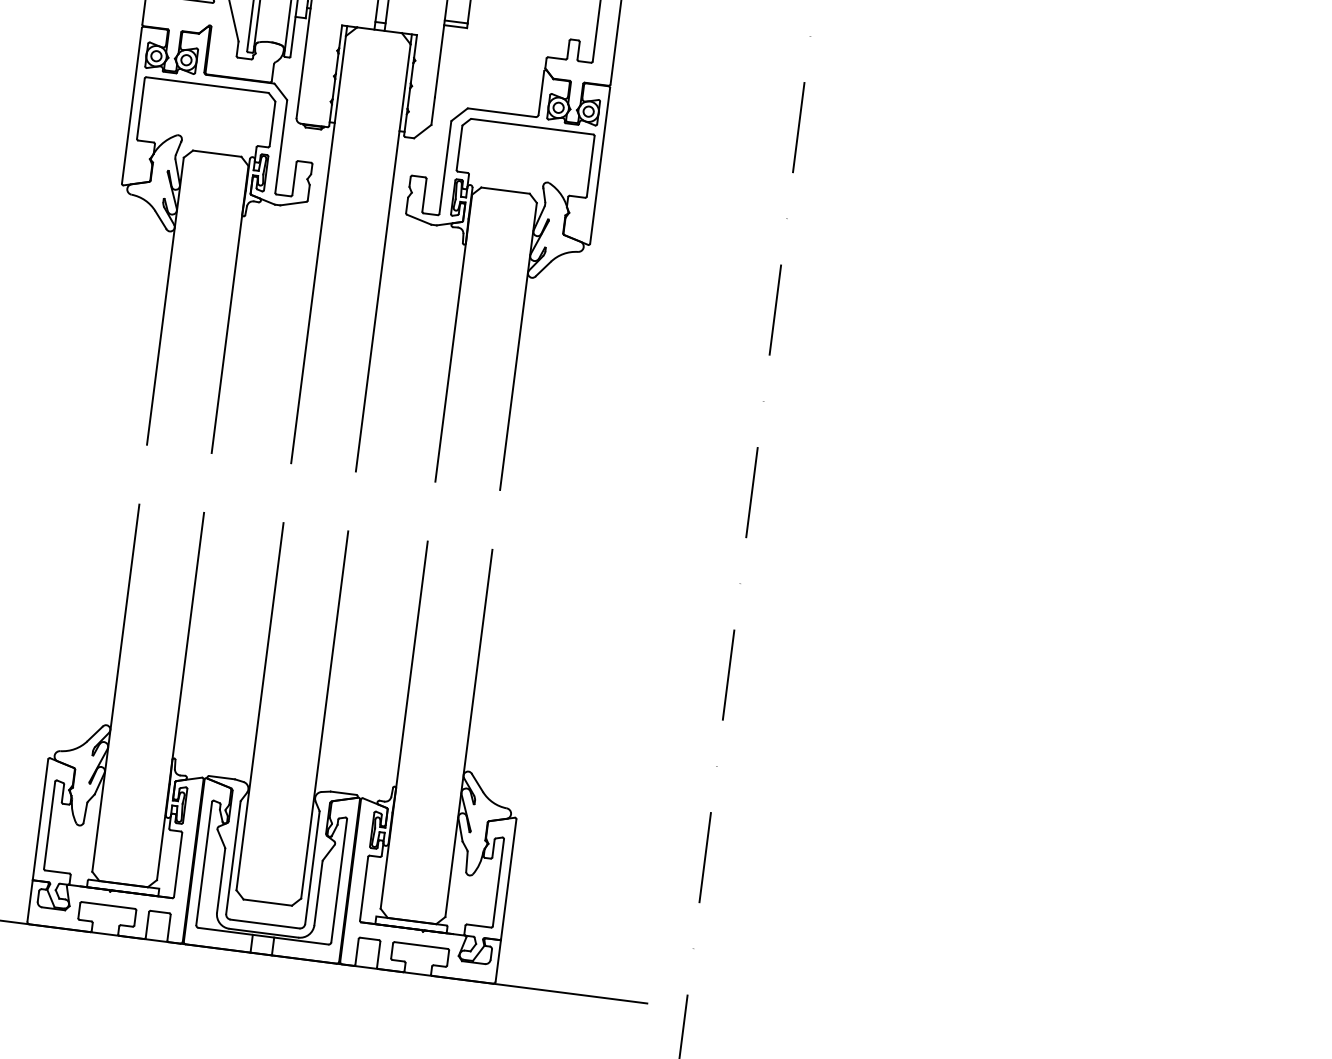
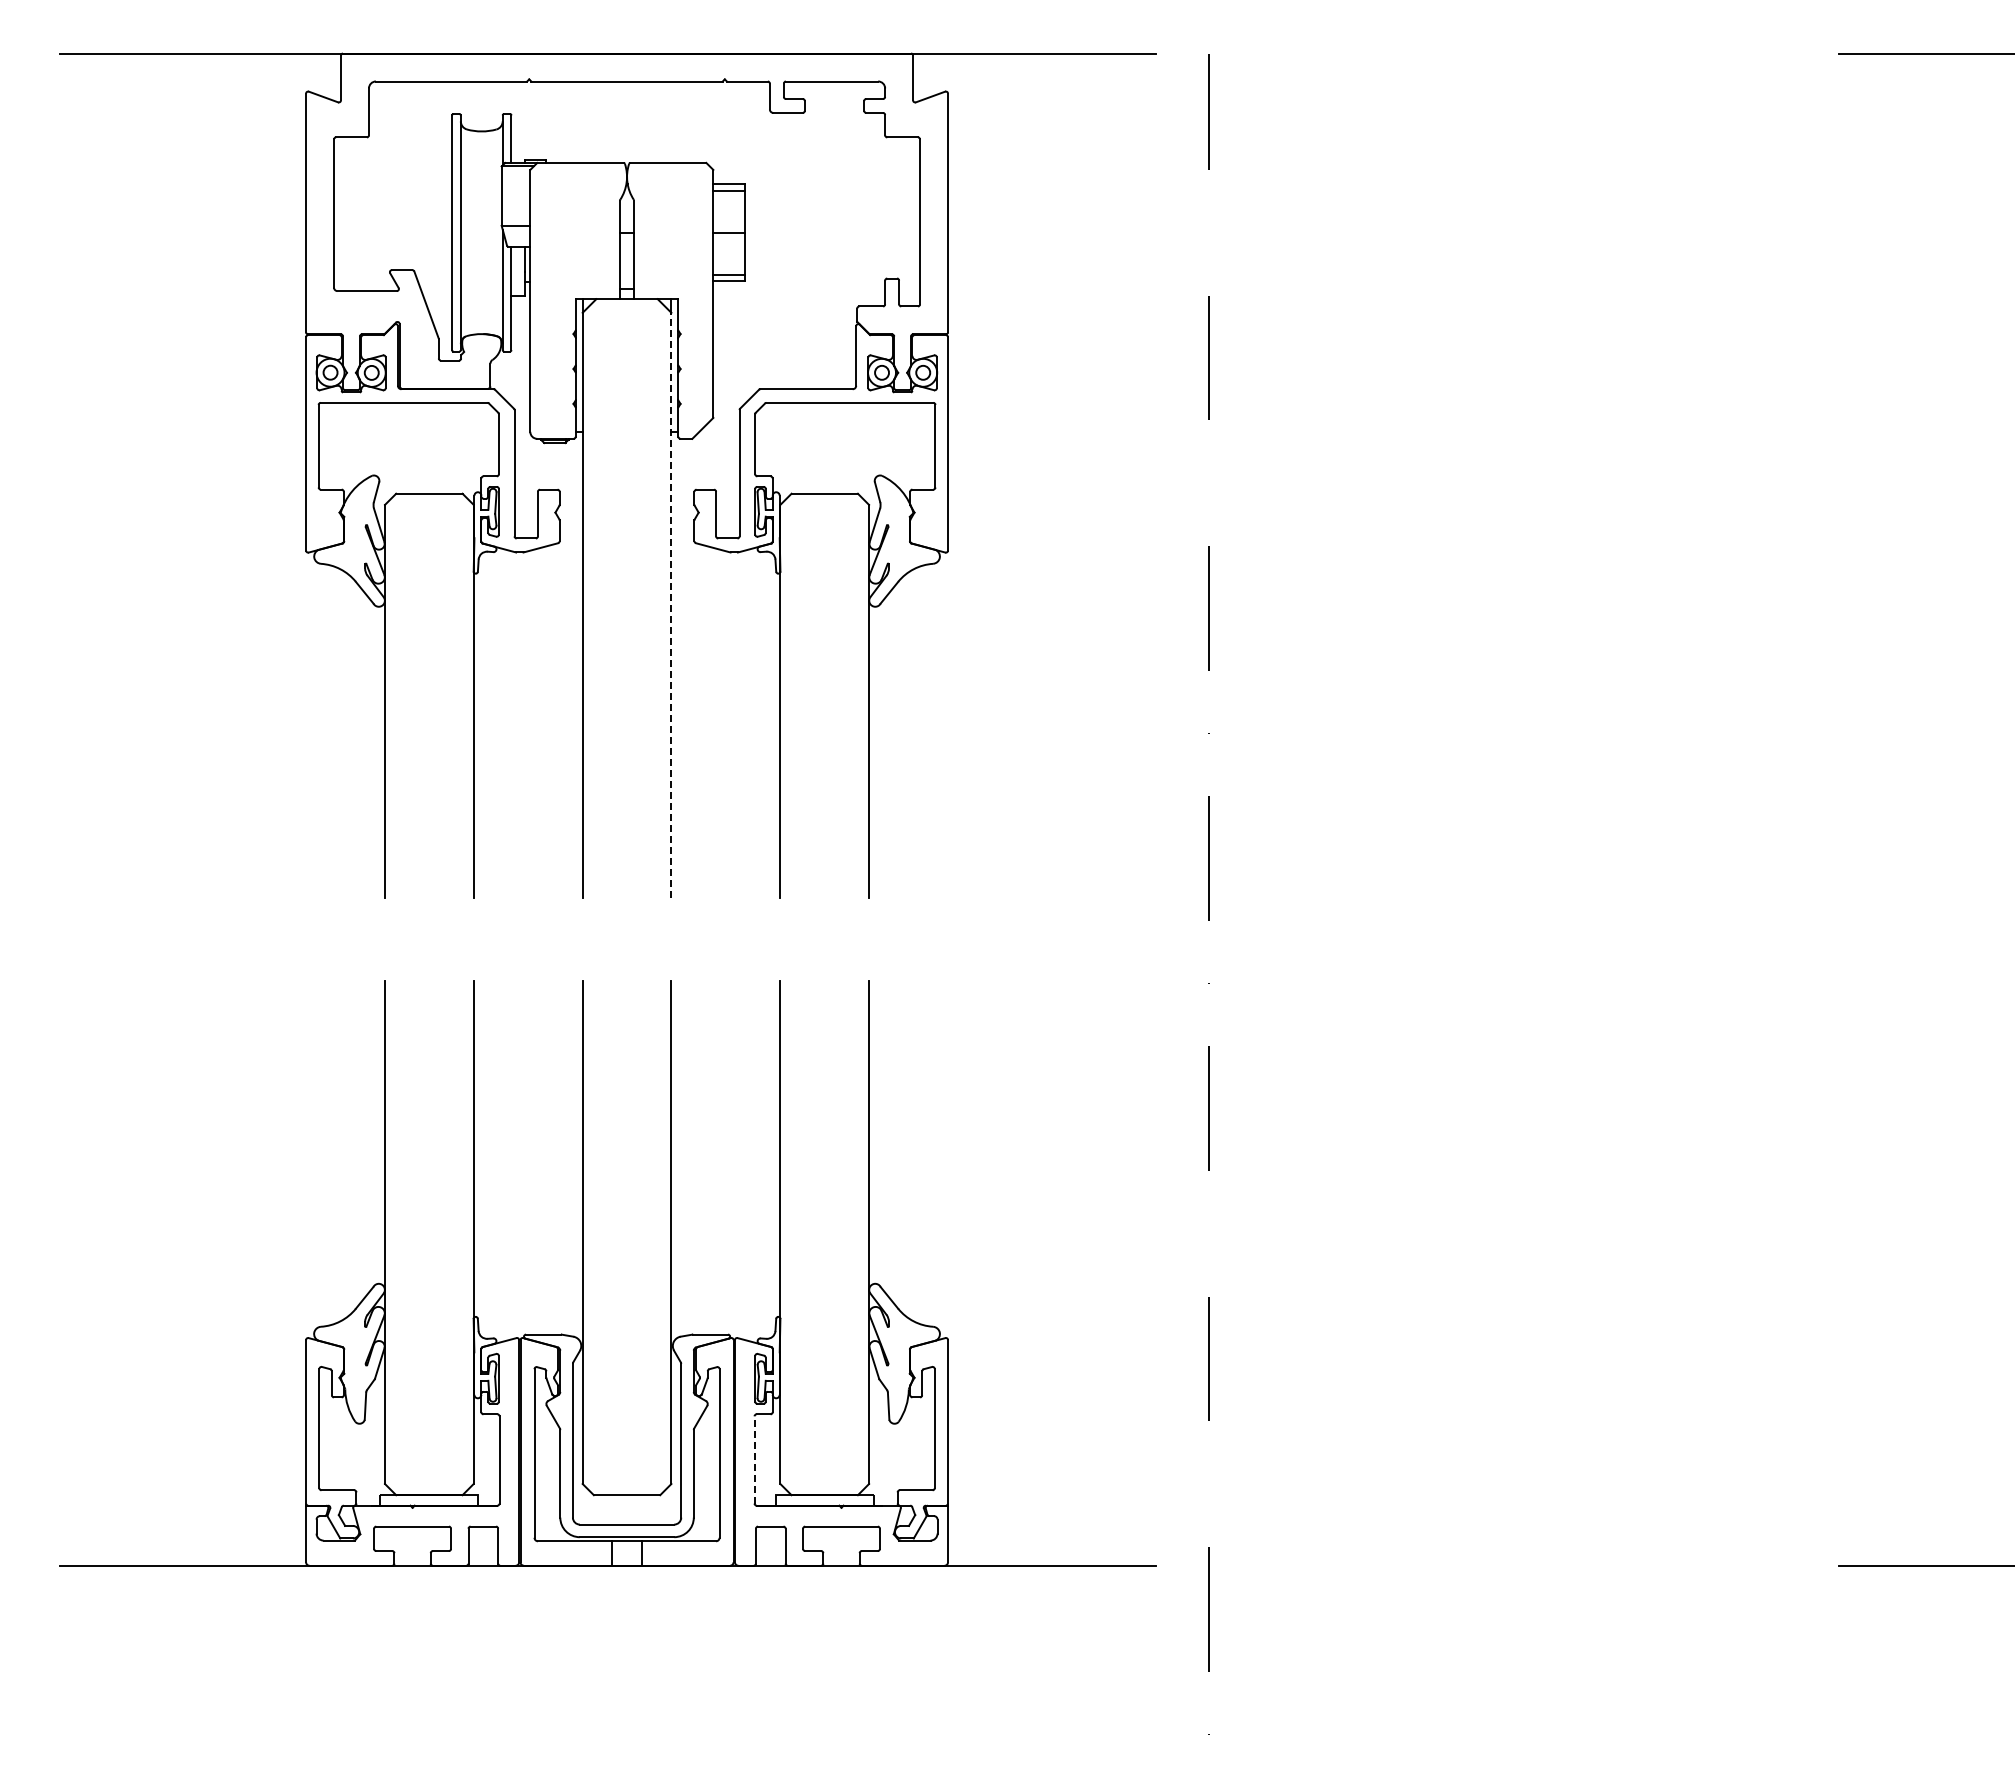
line: (383, 257) -> (671, 605), solid -> dashed
line: (364, 888) -> (754, 1459), solid -> dashed

